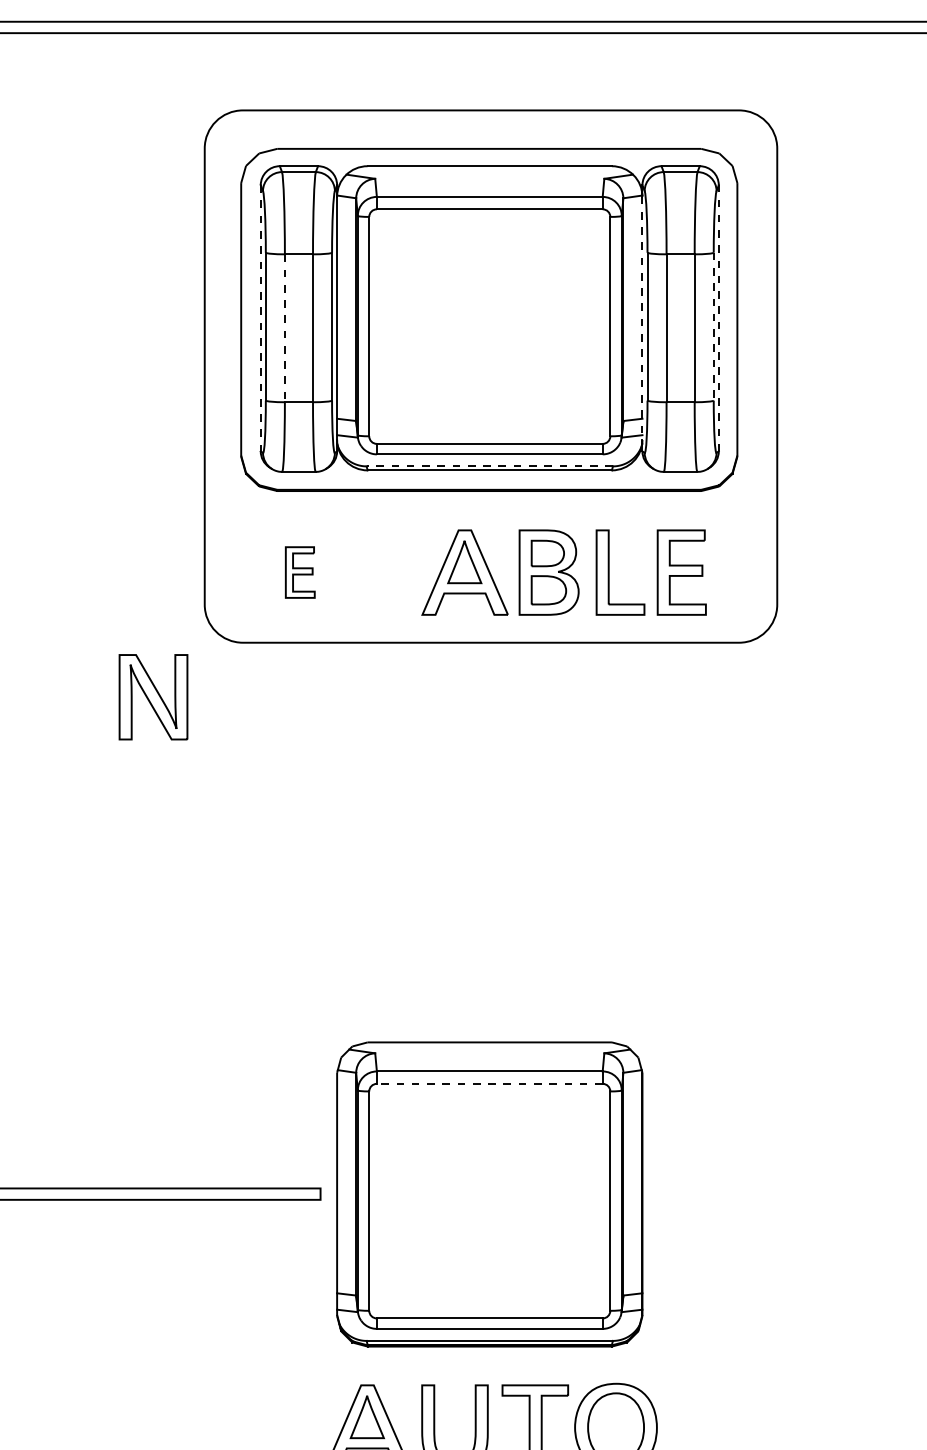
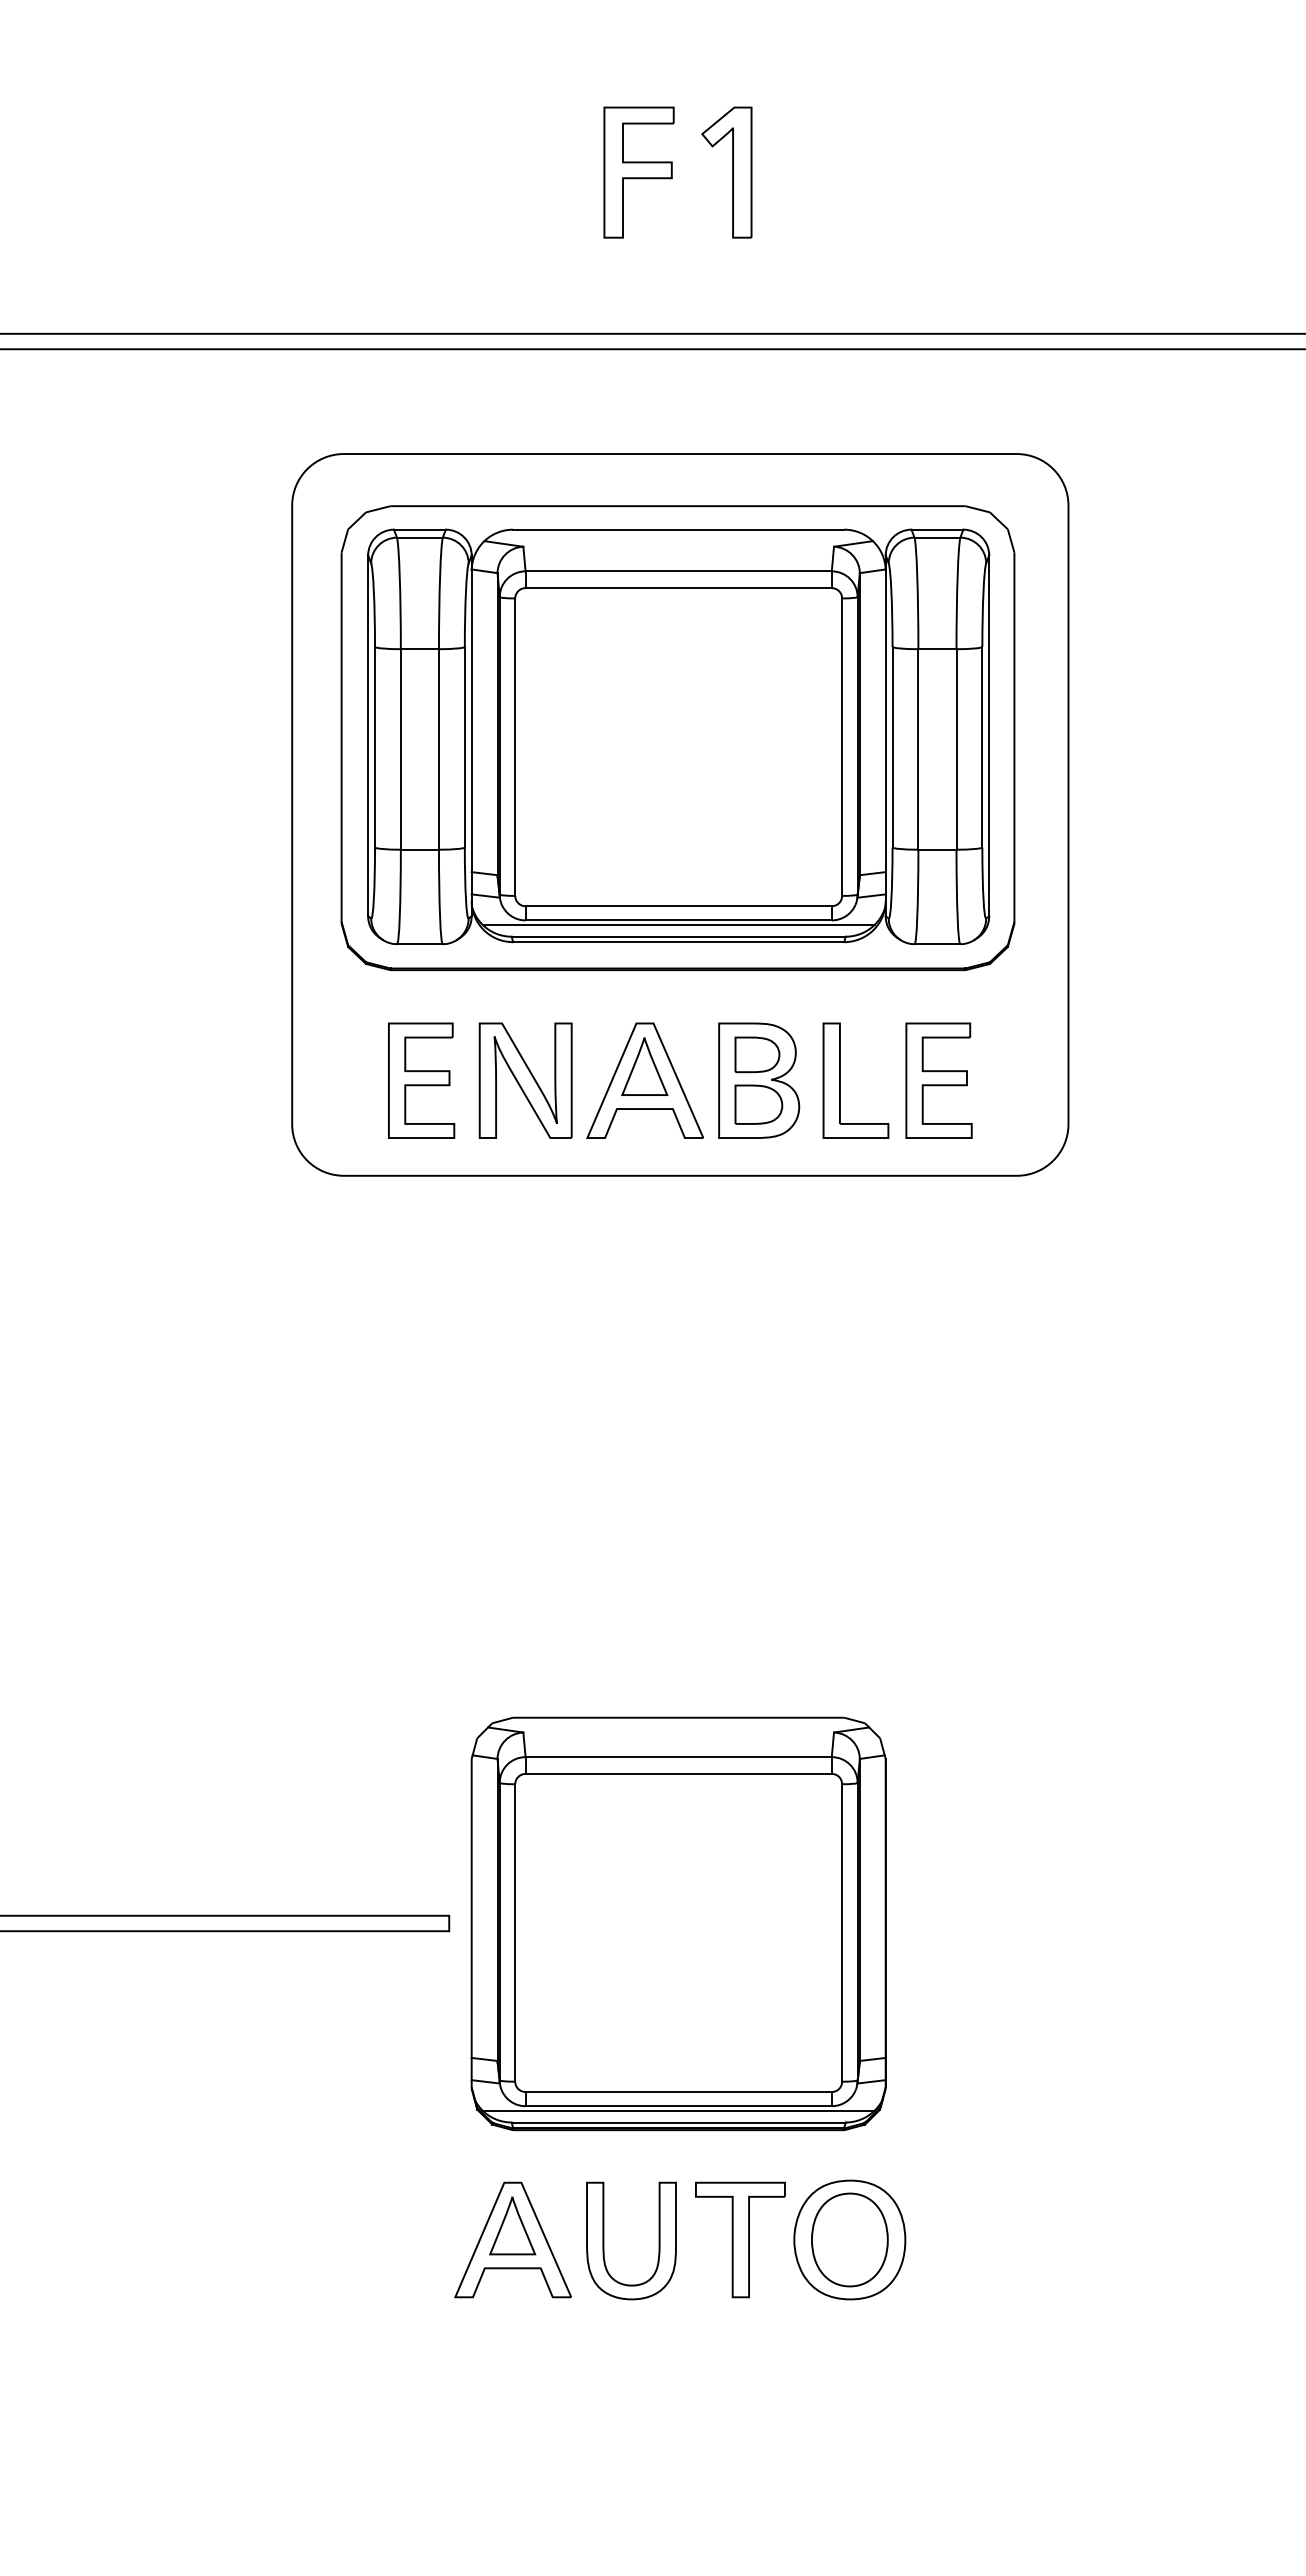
line: (261, 318) -> (368, 736), dashed -> solid
line: (642, 318) -> (885, 735), dashed -> solid
line: (719, 318) -> (989, 735), dashed -> solid
line: (713, 326) -> (982, 747), dashed -> solid
line: (284, 328) -> (400, 749), dashed -> solid
line: (489, 457) -> (678, 924), added
line: (489, 466) -> (678, 936), dashed -> solid
part: (300, 572) -> (421, 1080), size x1.67
part: (153, 697) -> (525, 1080), moved
line: (489, 1083) -> (678, 1773), dashed -> solid
line: (489, 1332) -> (678, 2110), added

